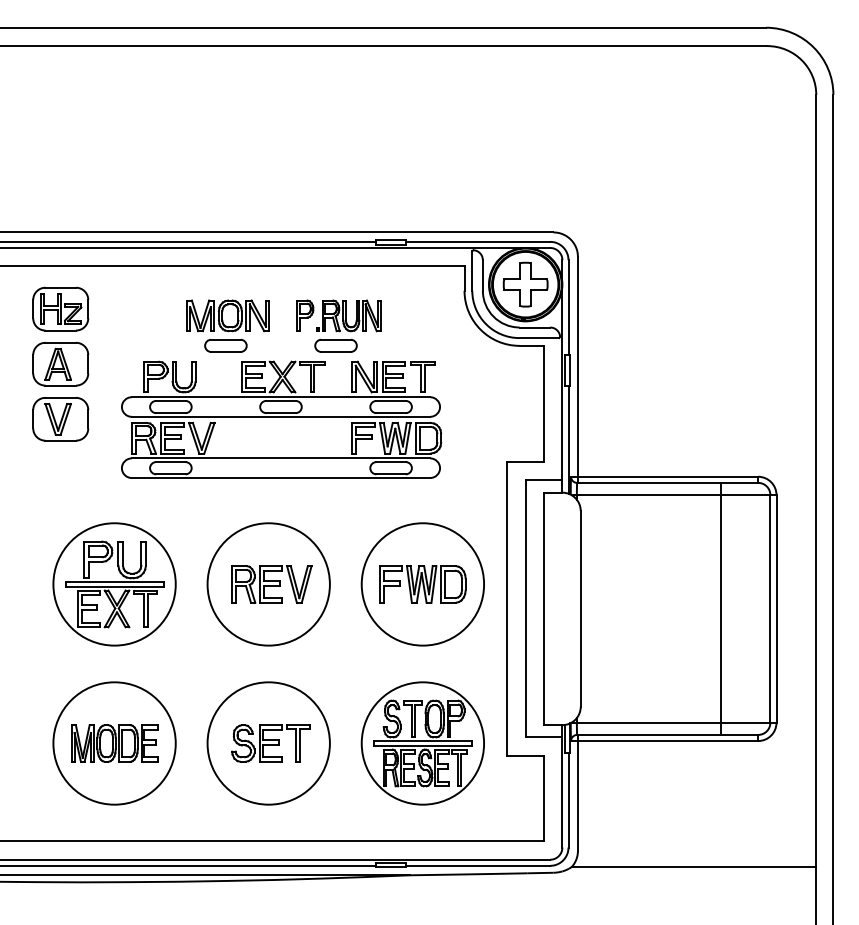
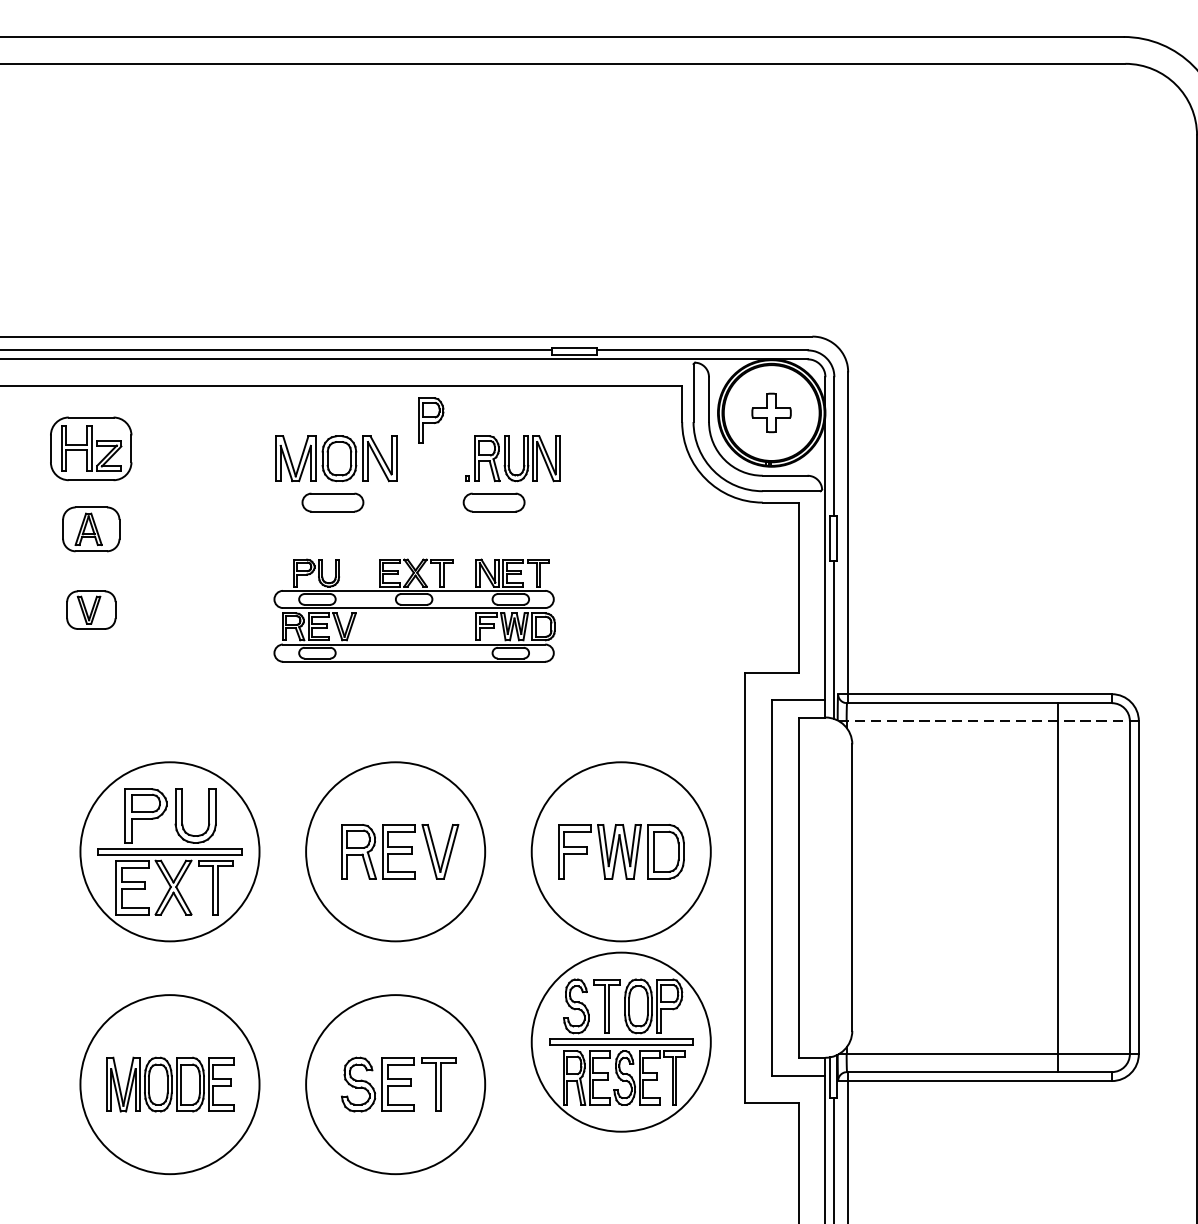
part: (525, 284) -> (771, 412), size x0.6
part: (305, 315) -> (431, 420), moved
part: (60, 363) -> (90, 528), size x0.7
part: (60, 419) -> (90, 610), size x0.6
part: (281, 419) -> (414, 610), size x0.6
line: (674, 495) -> (989, 721), solid -> dashed
part: (422, 743) -> (620, 1042), moved

